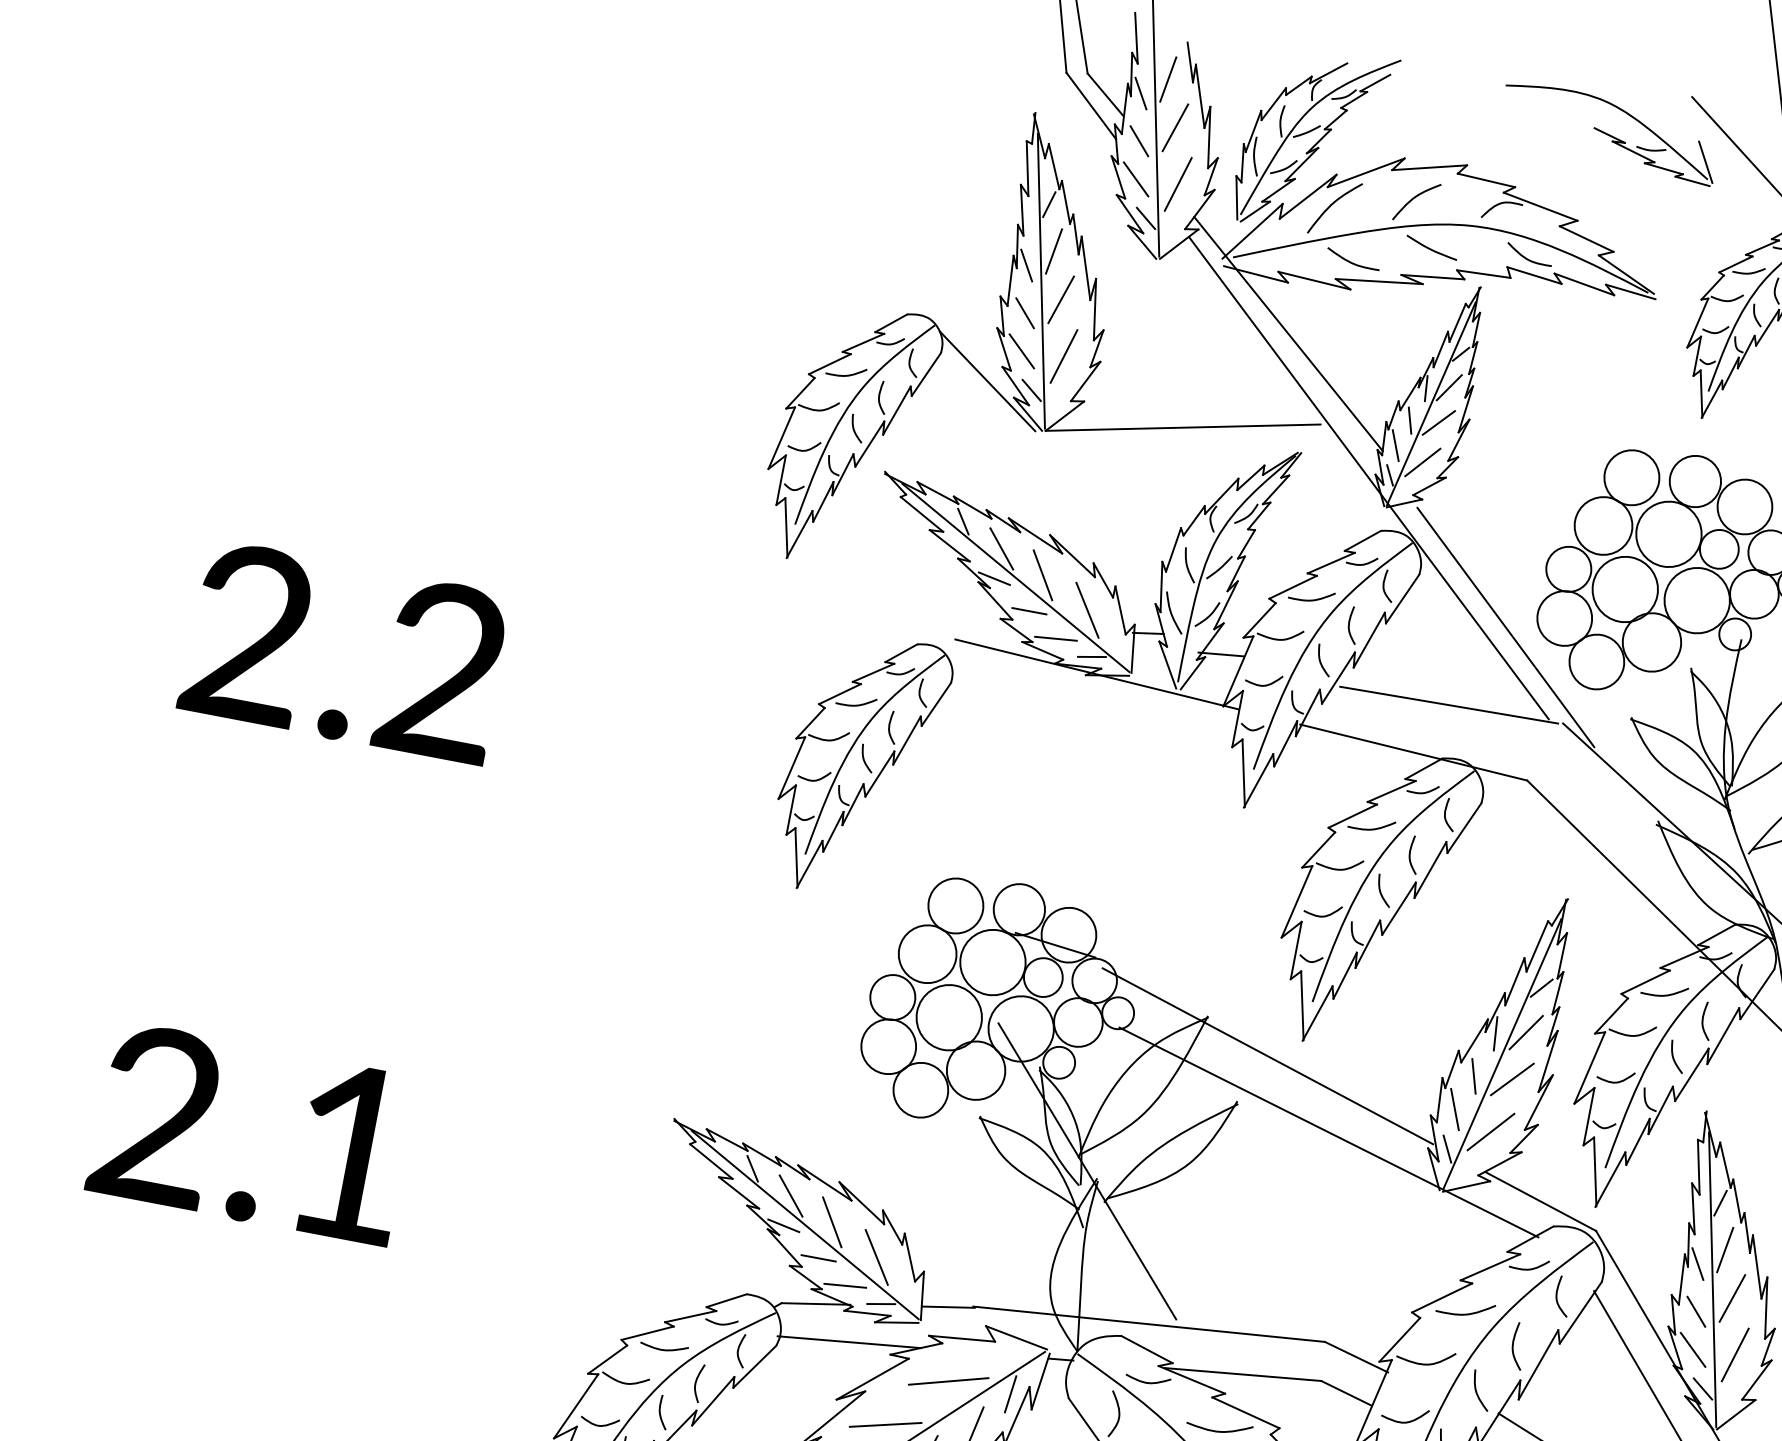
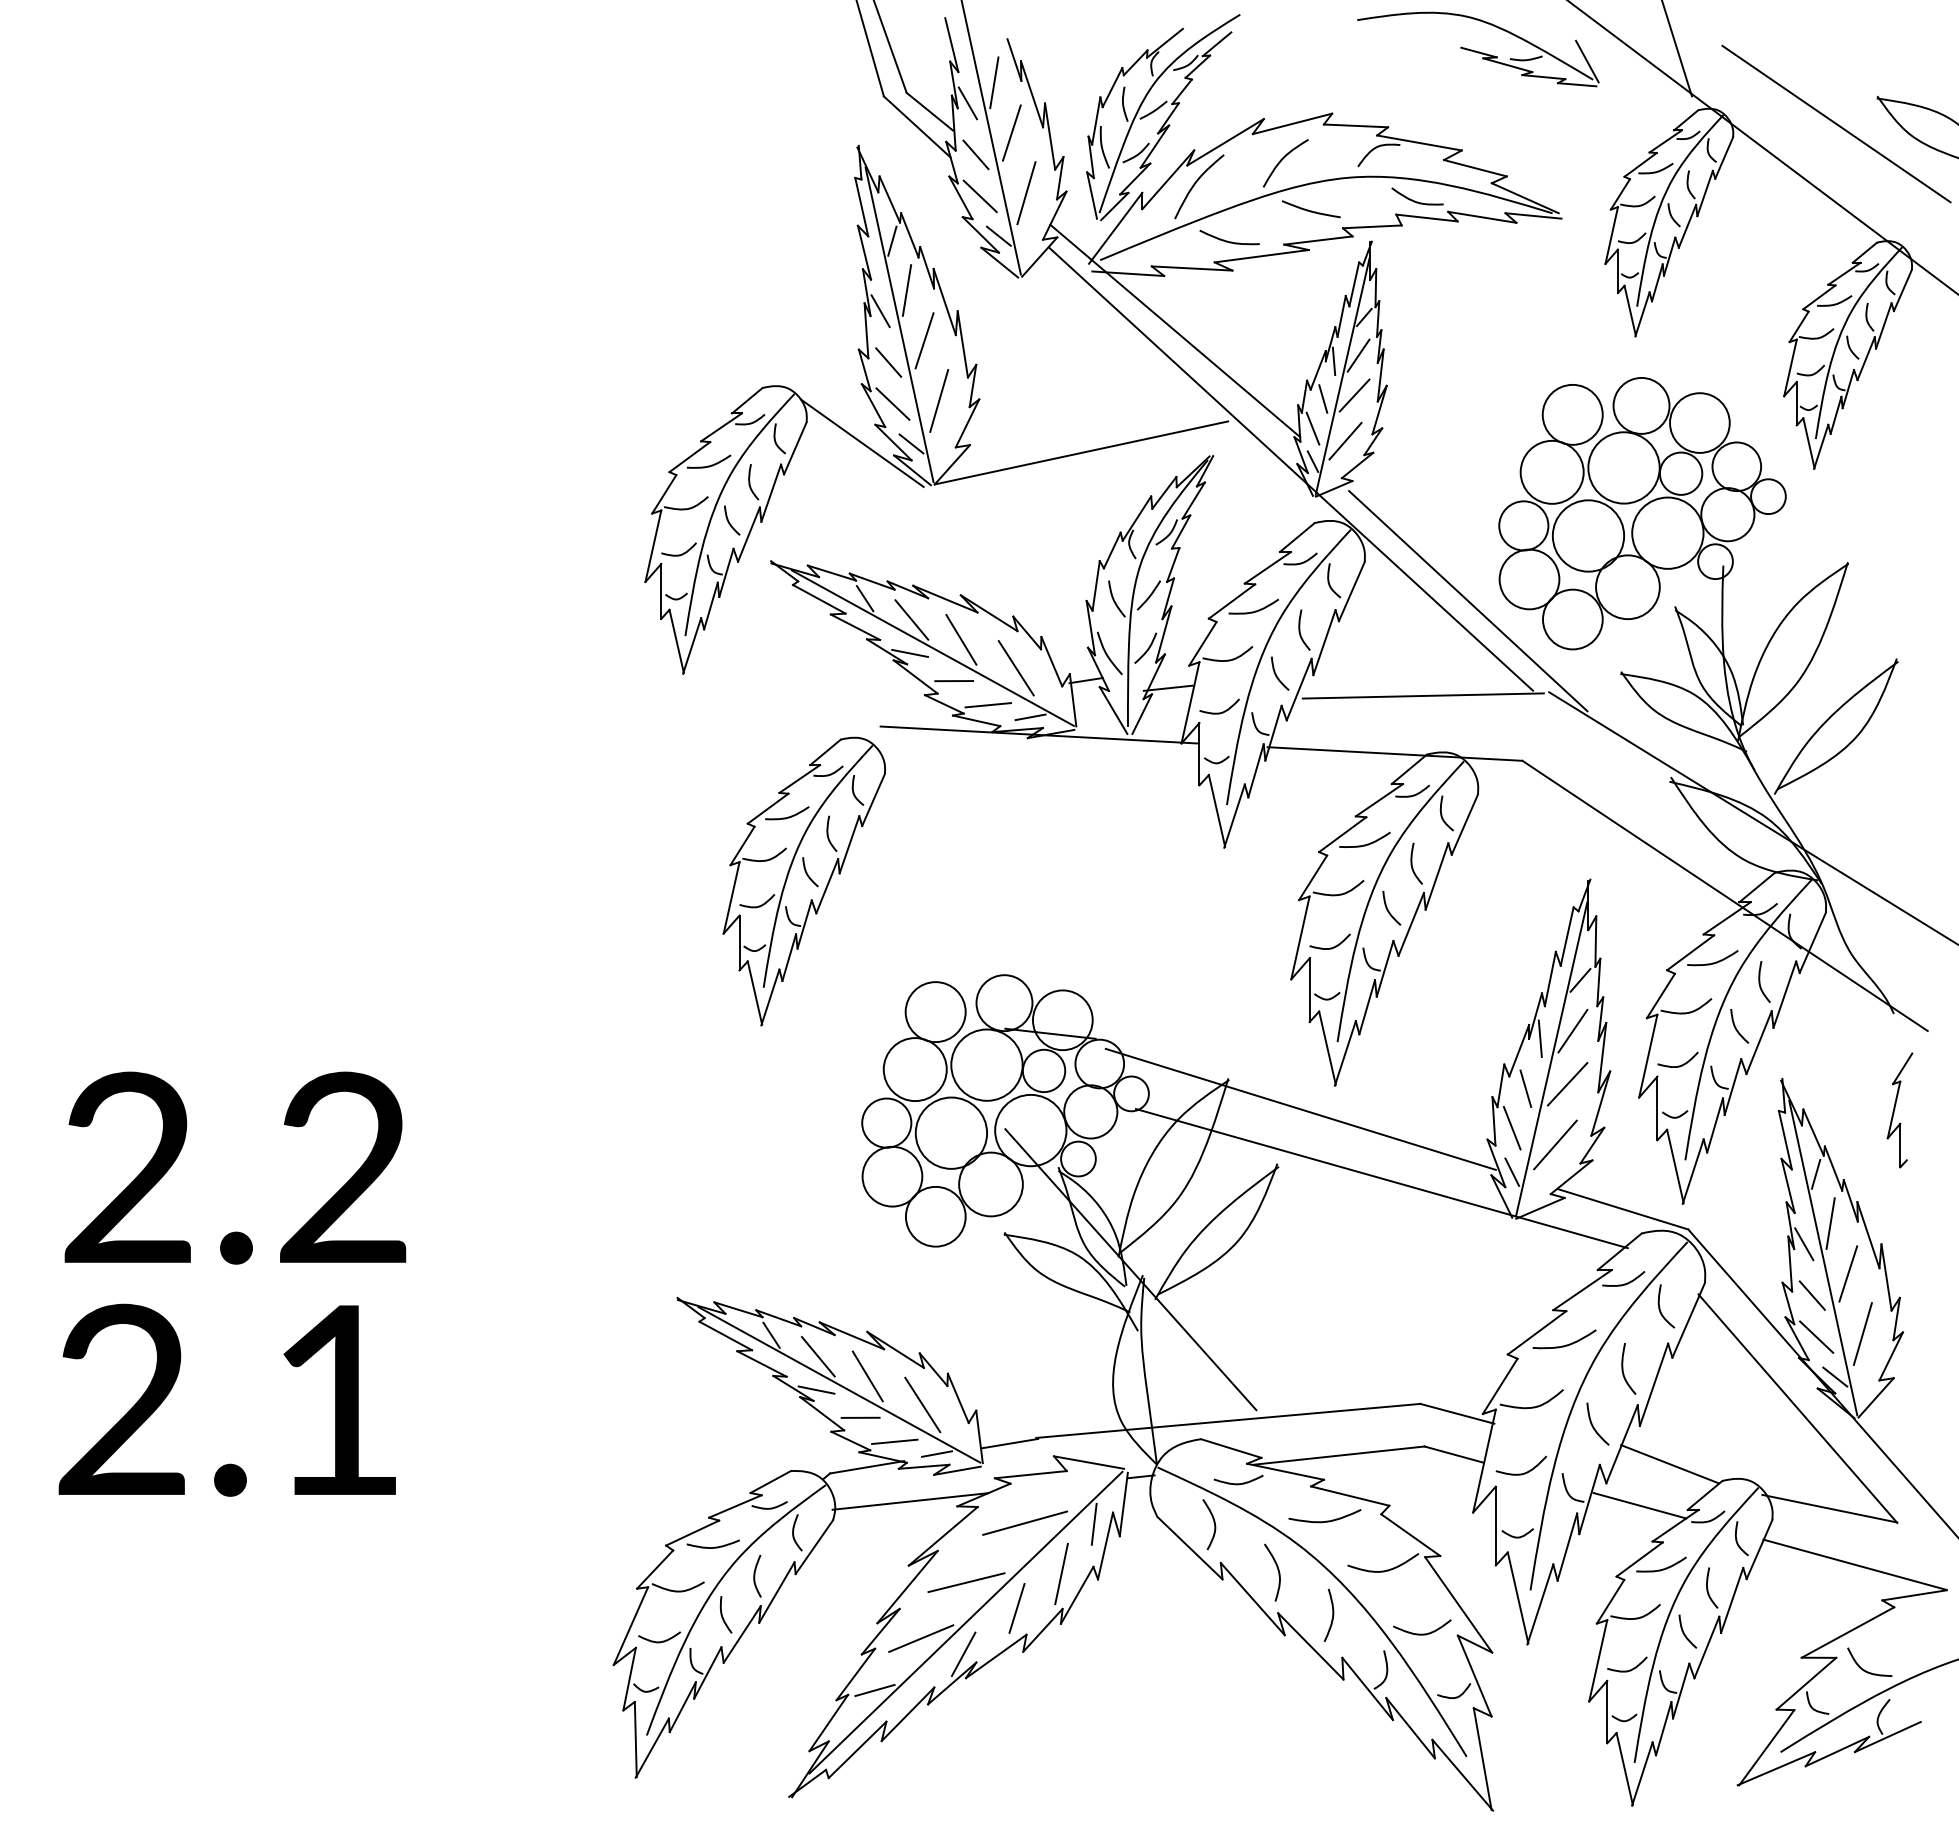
text: (345, 651) -> (235, 1167), moved

